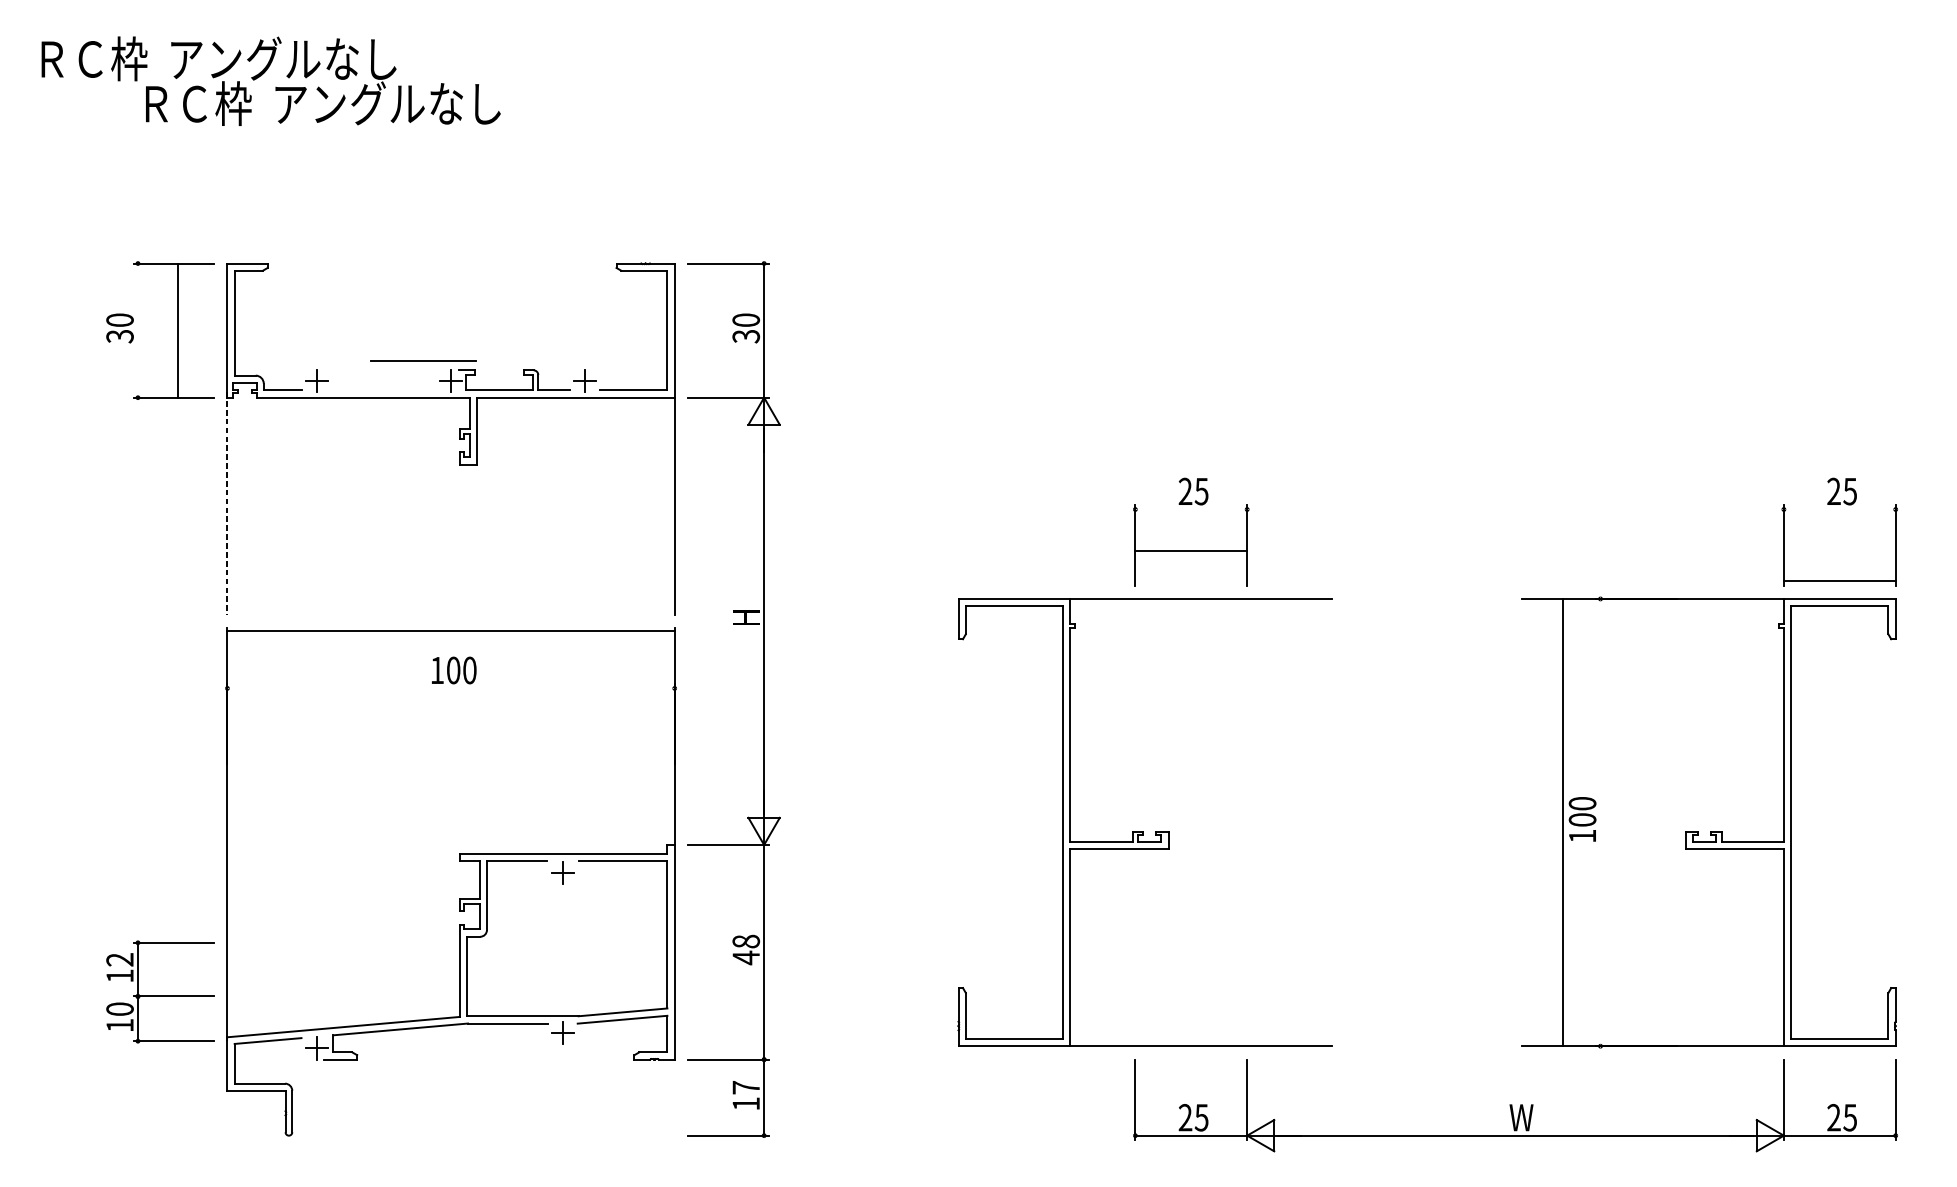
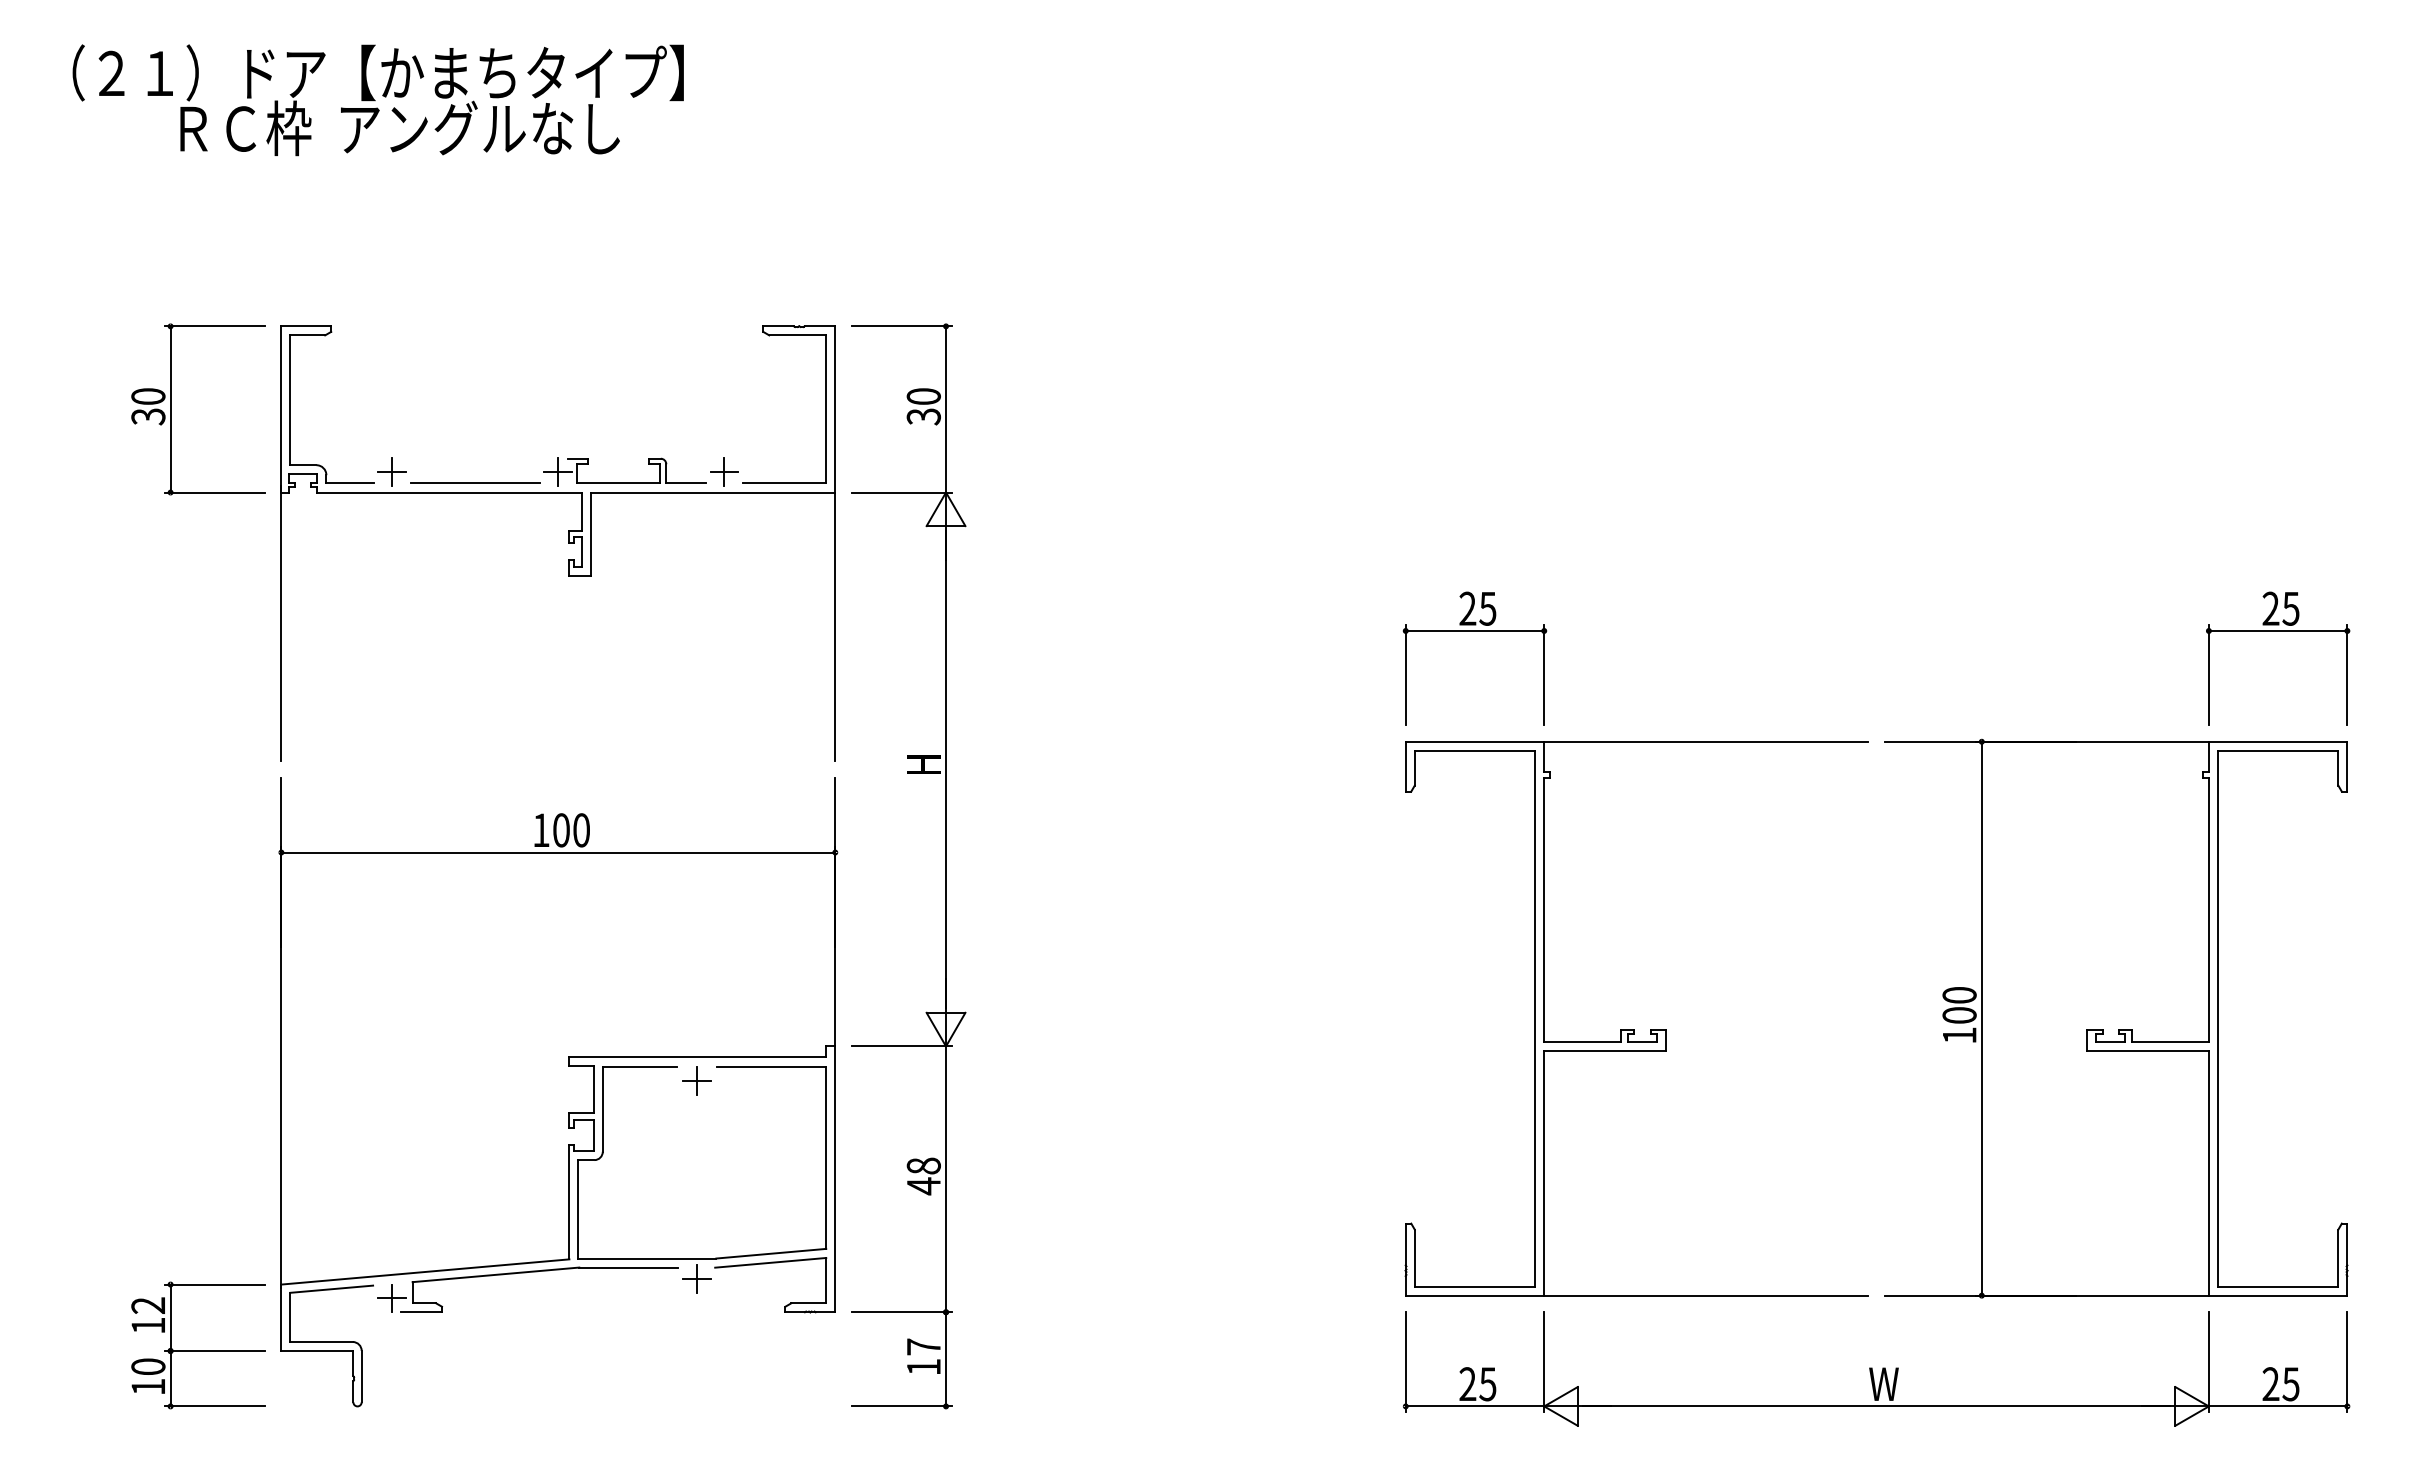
text: (296, 58) -> (367, 72), ＲＣ枠  アングルなし -> （２１）ドア【かまちタイプ】
line: (178, 330) -> (170, 409), moved
line: (423, 359) -> (475, 482), moved
line: (227, 503) -> (281, 623), dashed -> solid
line: (1190, 550) -> (1474, 630), moved
line: (1839, 580) -> (2277, 630), moved
line: (451, 631) -> (558, 852), moved
line: (1562, 822) -> (1981, 1018), moved
part: (1143, 831) -> (1634, 1029), moved
part: (160, 992) -> (198, 1345), moved

